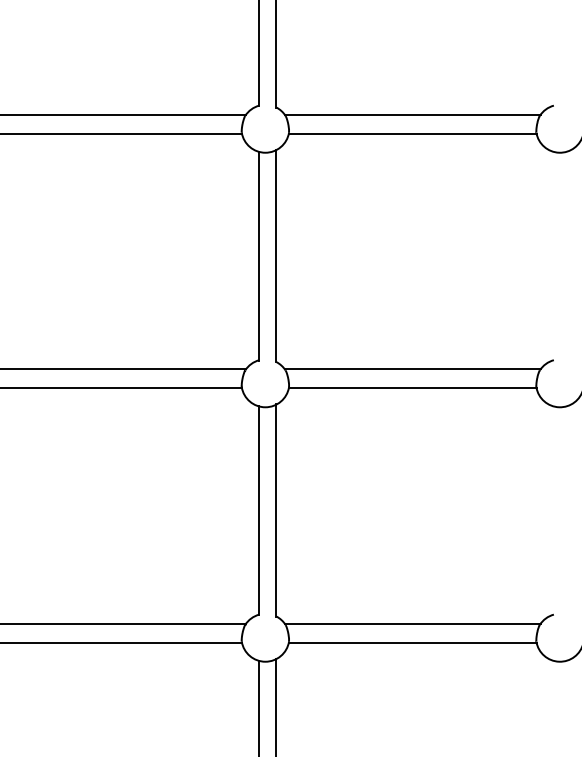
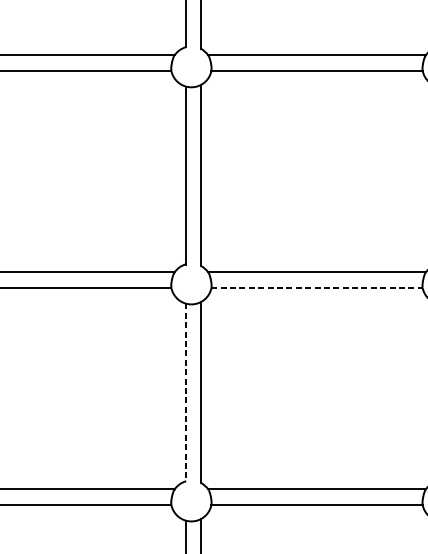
line: (412, 388) -> (316, 288), solid -> dashed
line: (259, 510) -> (186, 392), solid -> dashed

